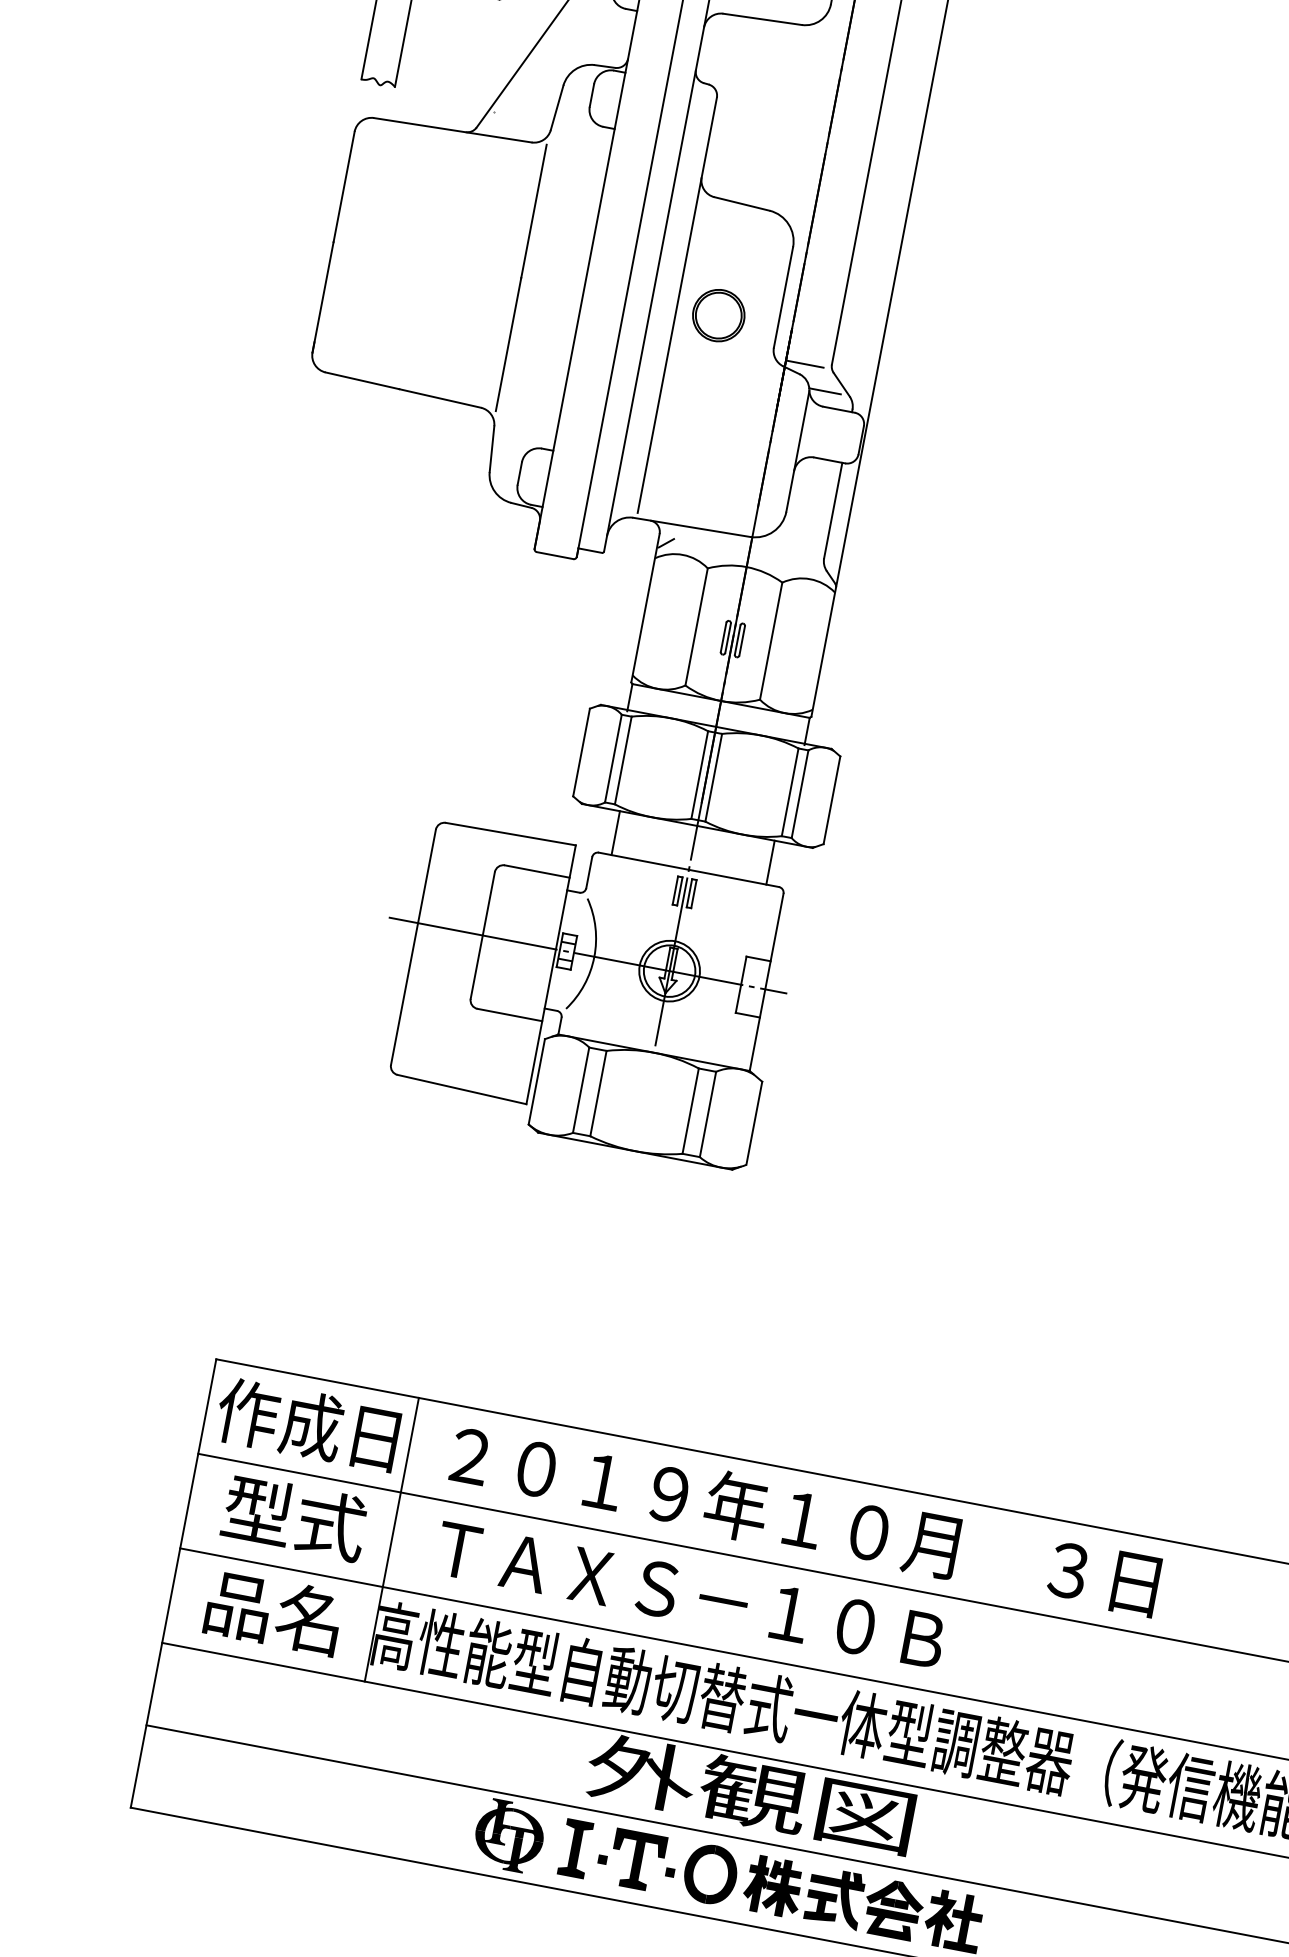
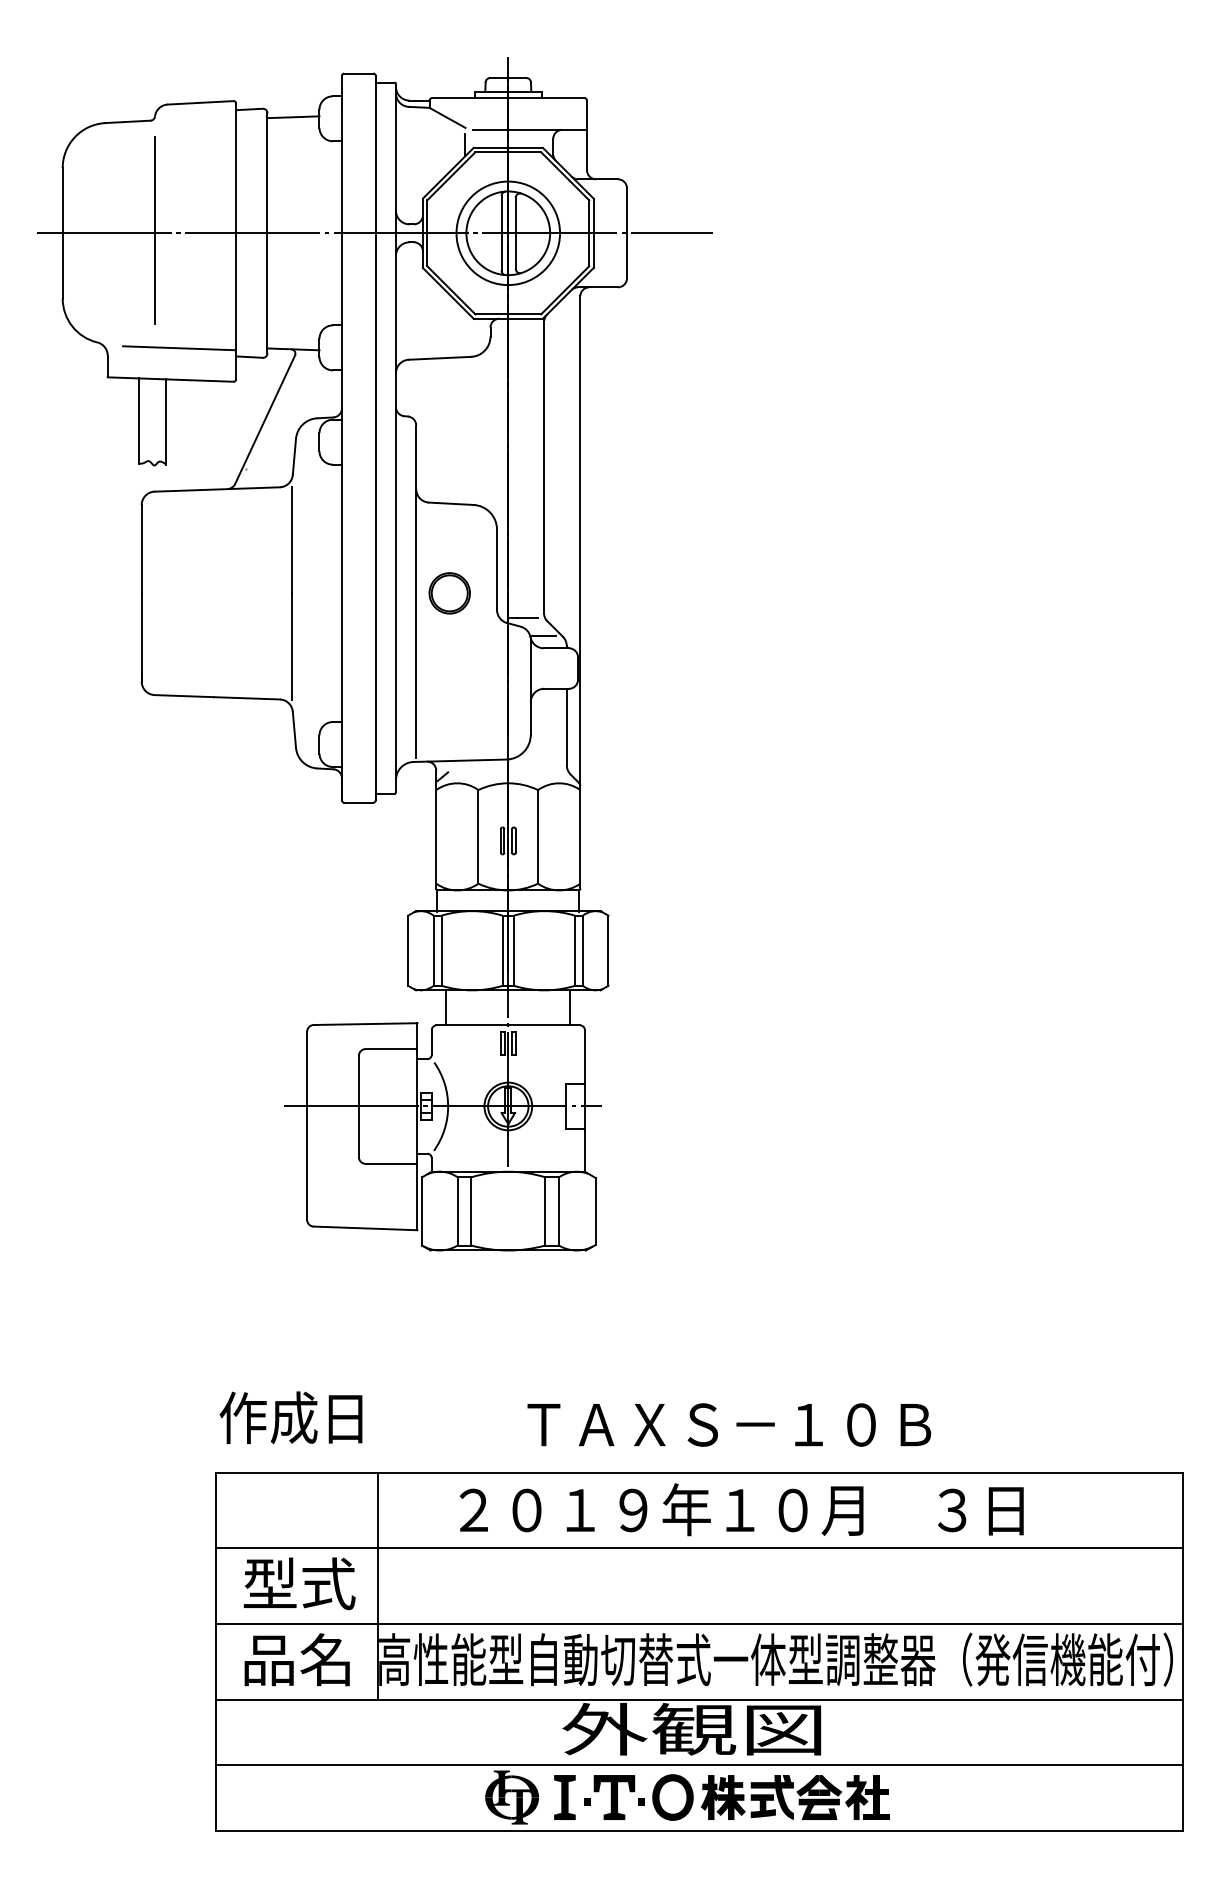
text: (307, 1424) -> (290, 1417), moved
text: (805, 1519) -> (741, 1509), moved
text: (690, 1594) -> (729, 1424), moved

